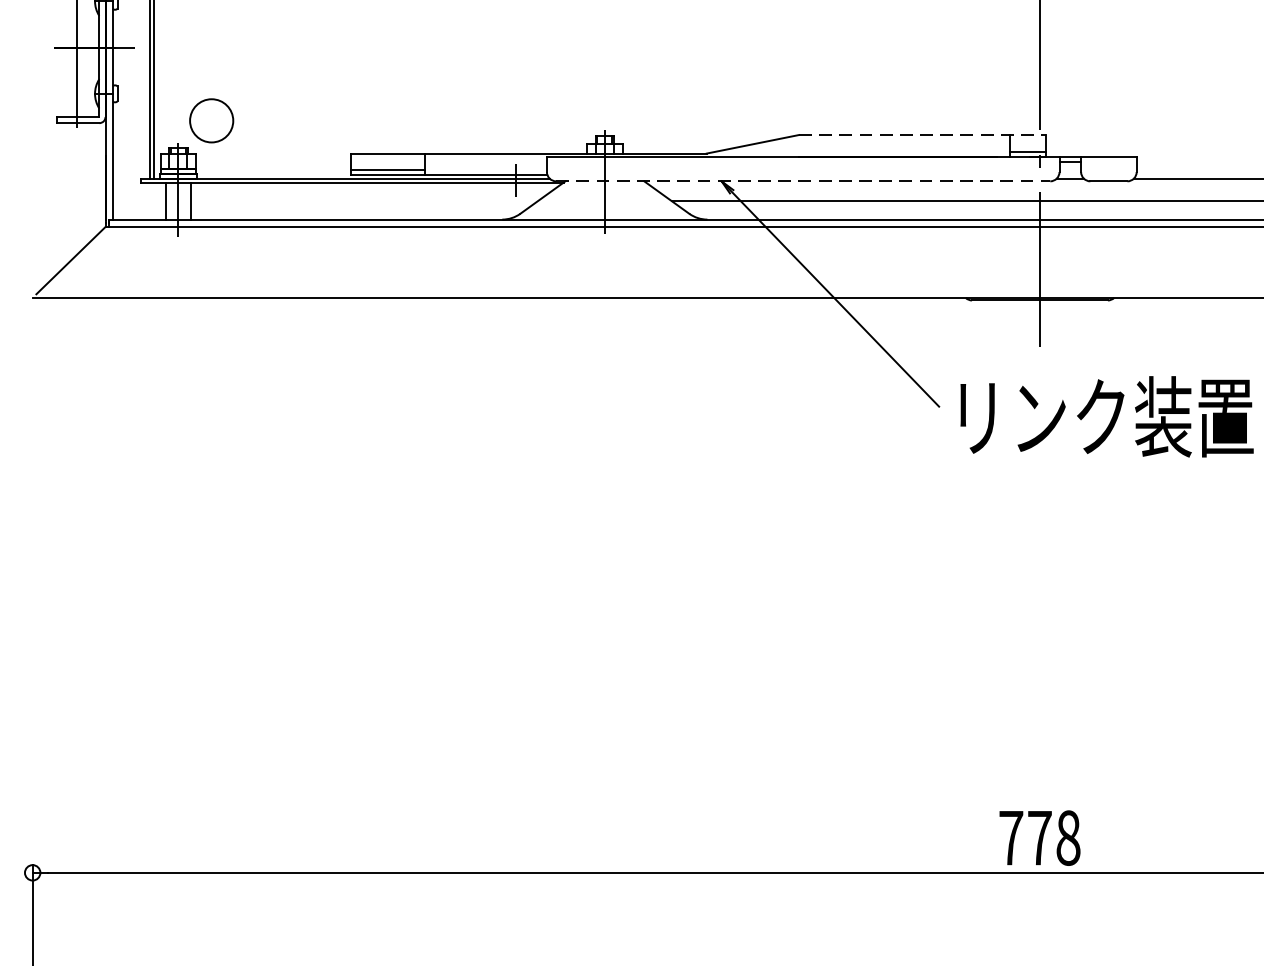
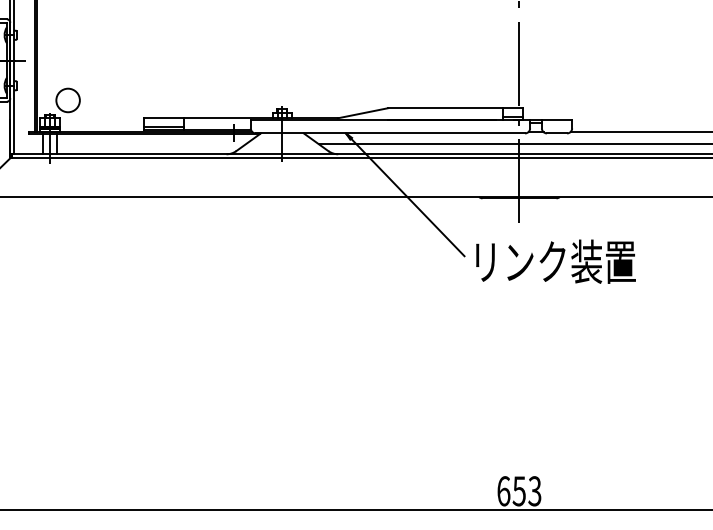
line: (924, 135) -> (456, 108), dashed -> solid
line: (803, 181) -> (390, 133), dashed -> solid
text: (1040, 838) -> (519, 491), 778 -> 653

